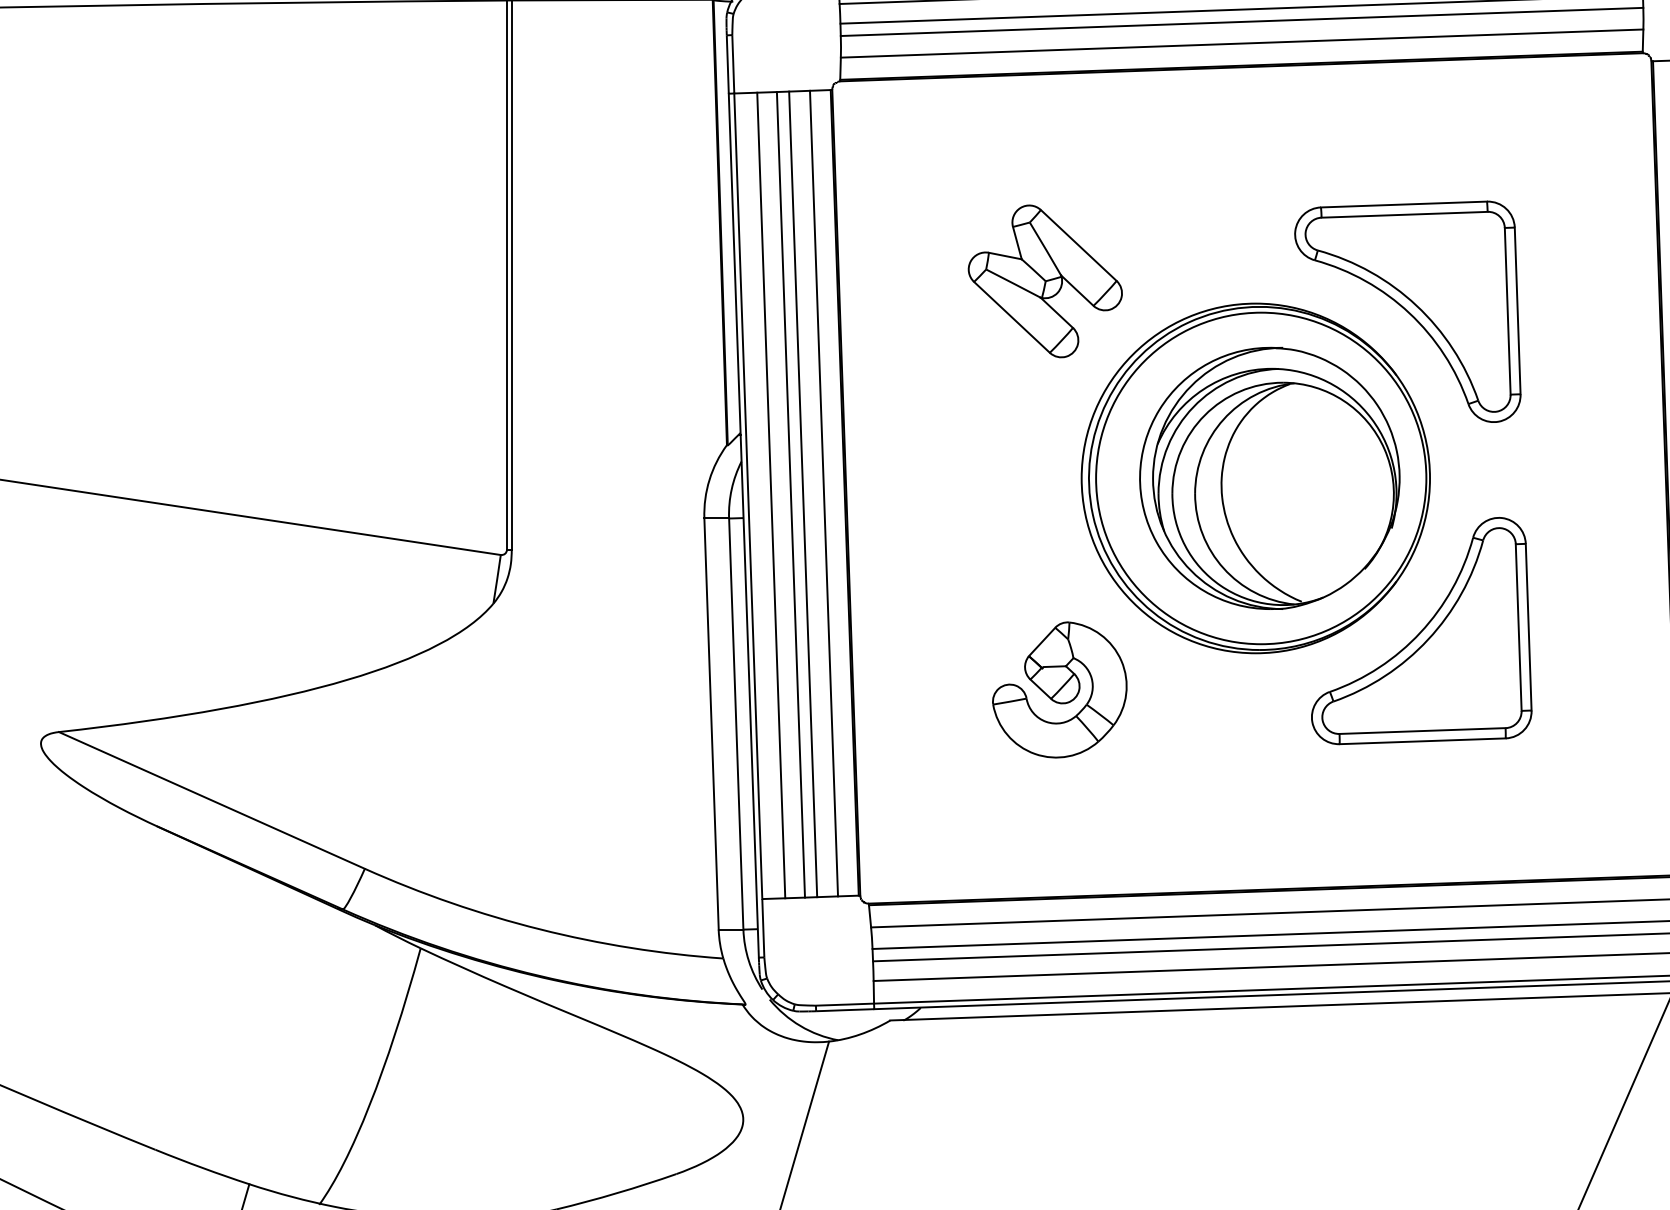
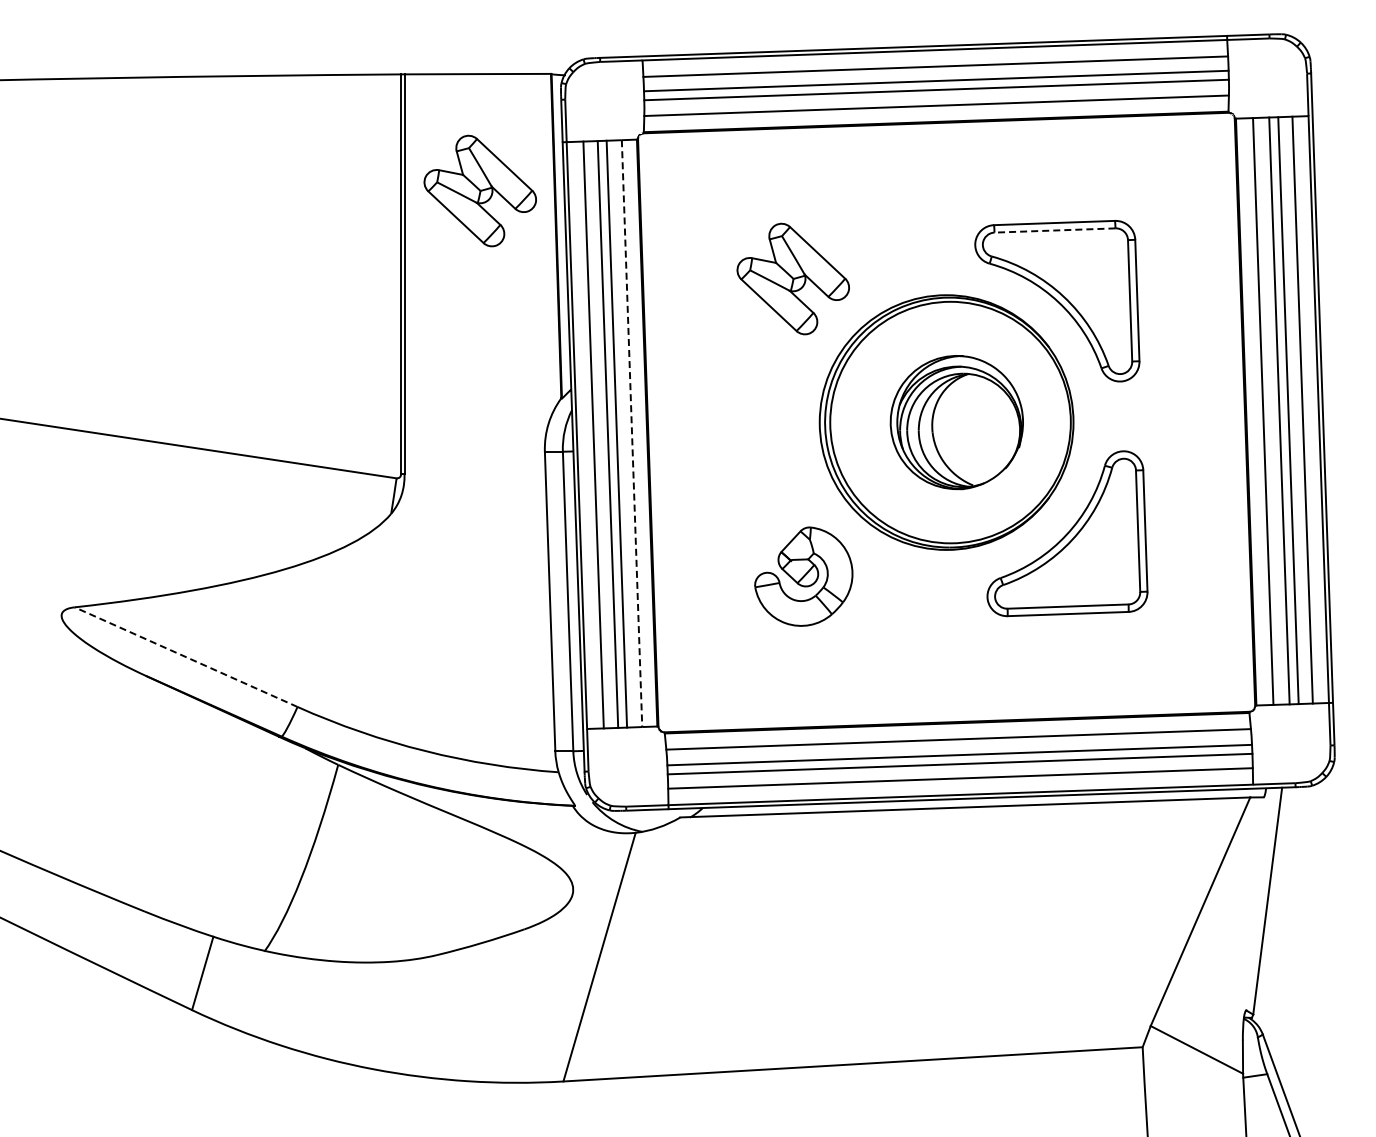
part: (614, 159) -> (479, 190), added
line: (1403, 214) -> (1054, 230), solid -> dashed
part: (1269, 478) -> (956, 422), size x0.7
line: (824, 493) -> (632, 433), solid -> dashed
line: (211, 799) -> (185, 656), solid -> dashed

